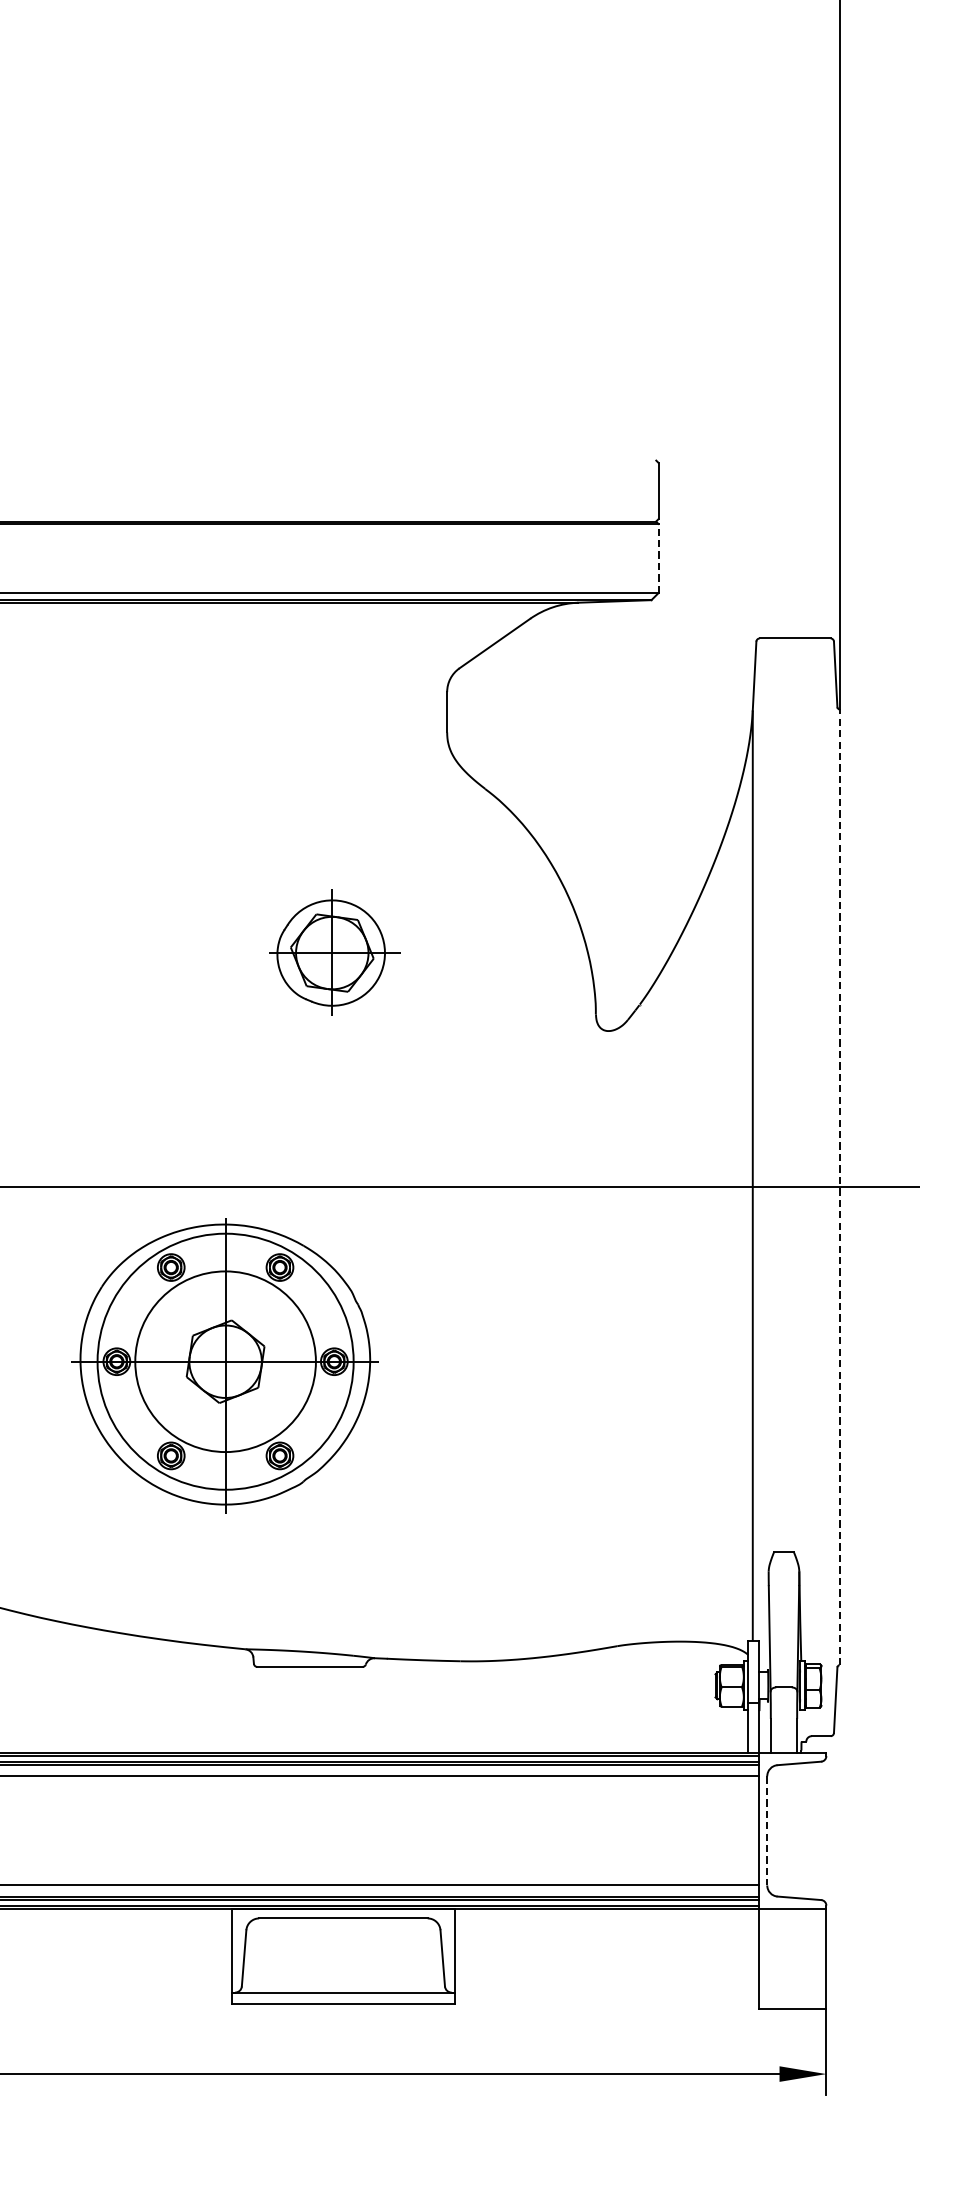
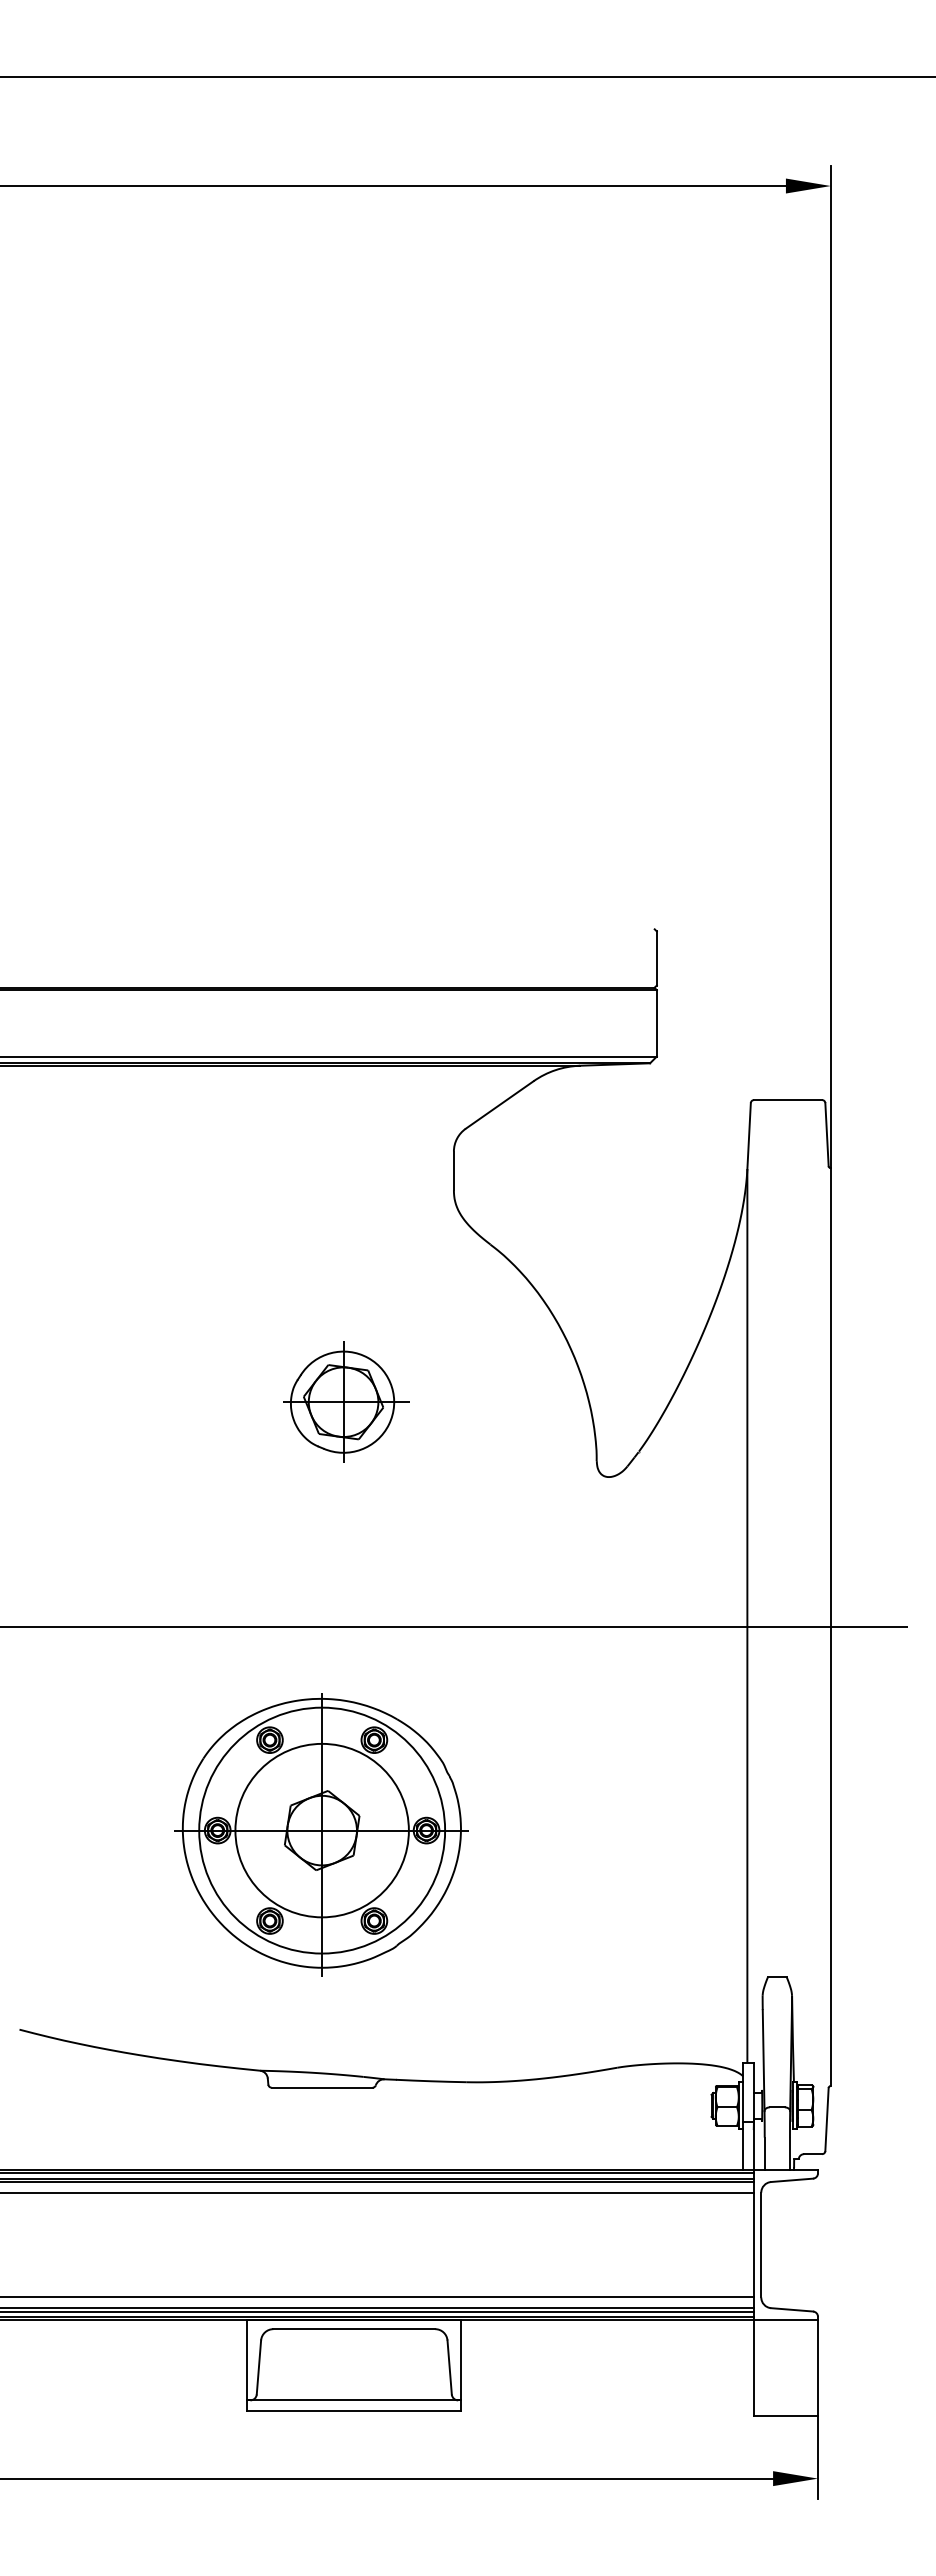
line: (658, 557) -> (656, 1022), dashed -> solid
line: (839, 1187) -> (830, 1627), dashed -> solid
part: (224, 1365) -> (321, 1834), moved
line: (767, 1831) -> (761, 2245), dashed -> solid

